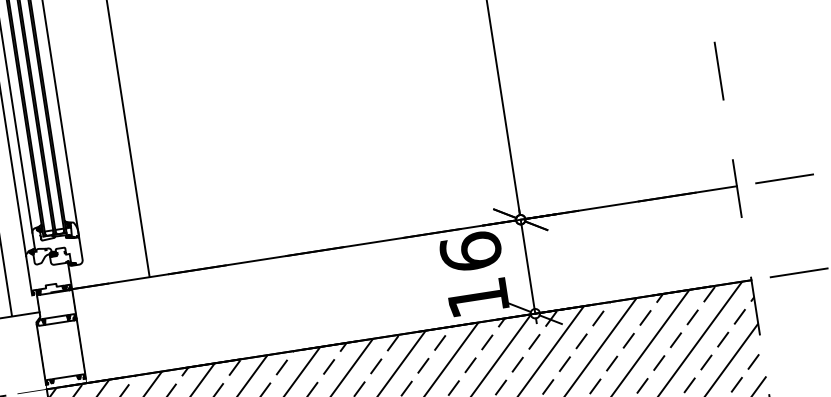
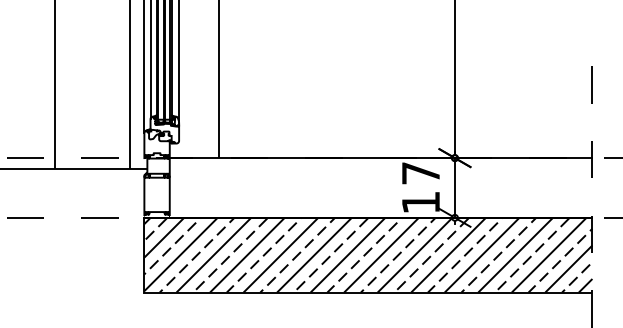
text: (470, 250) -> (420, 172), 16 -> 17

